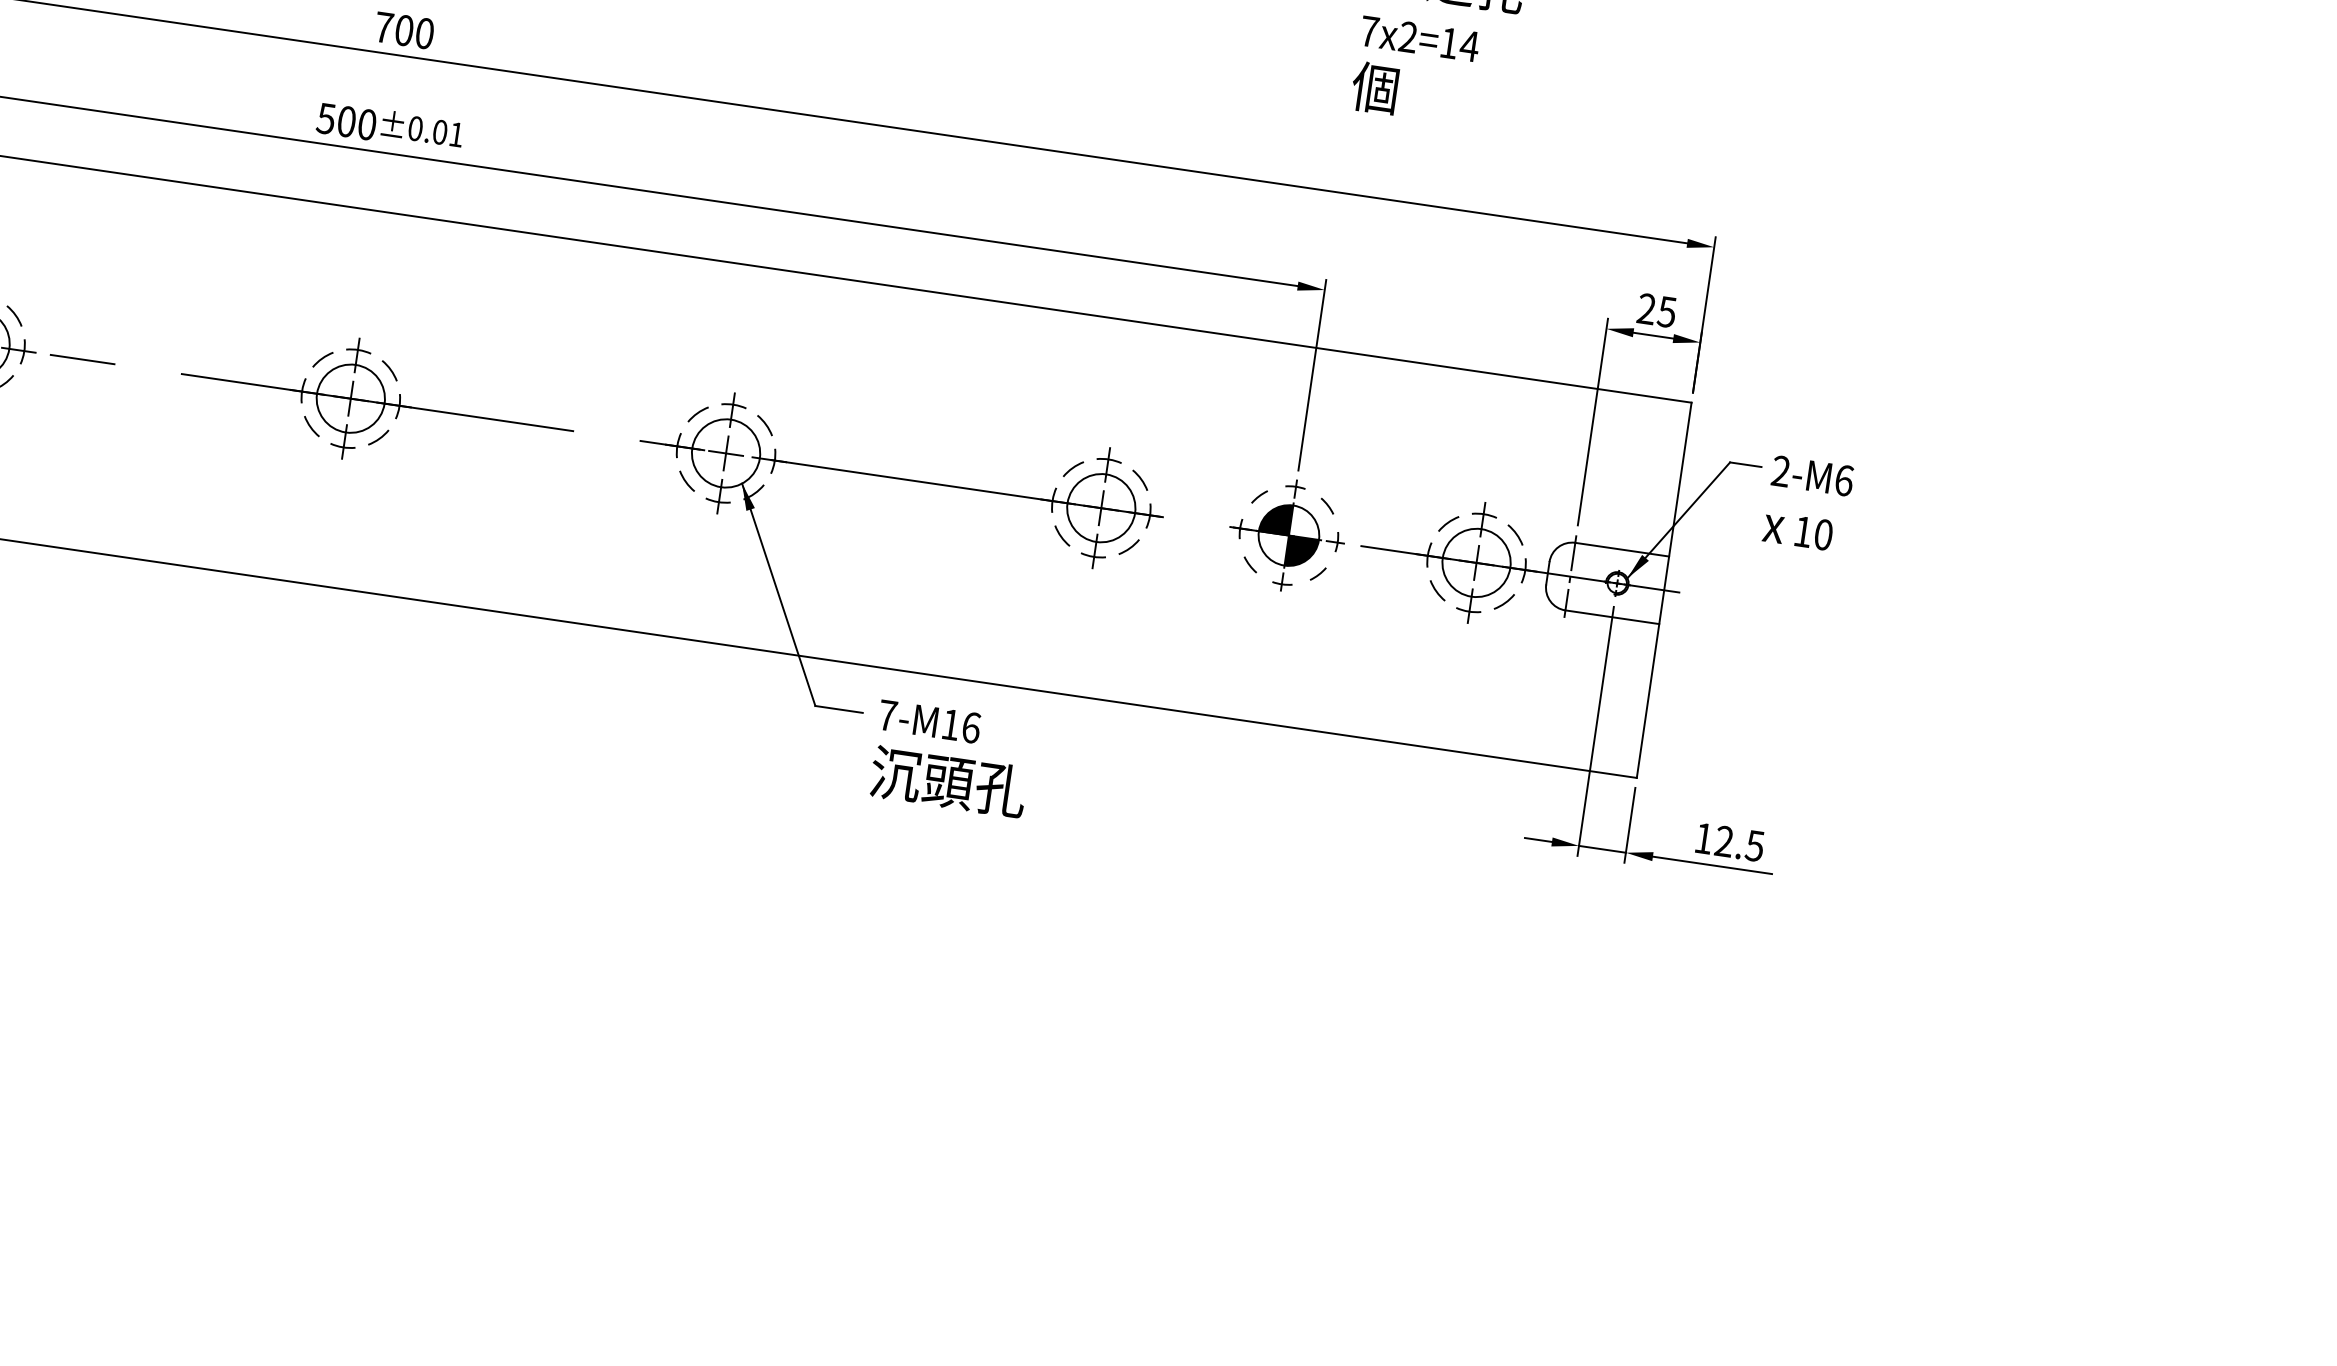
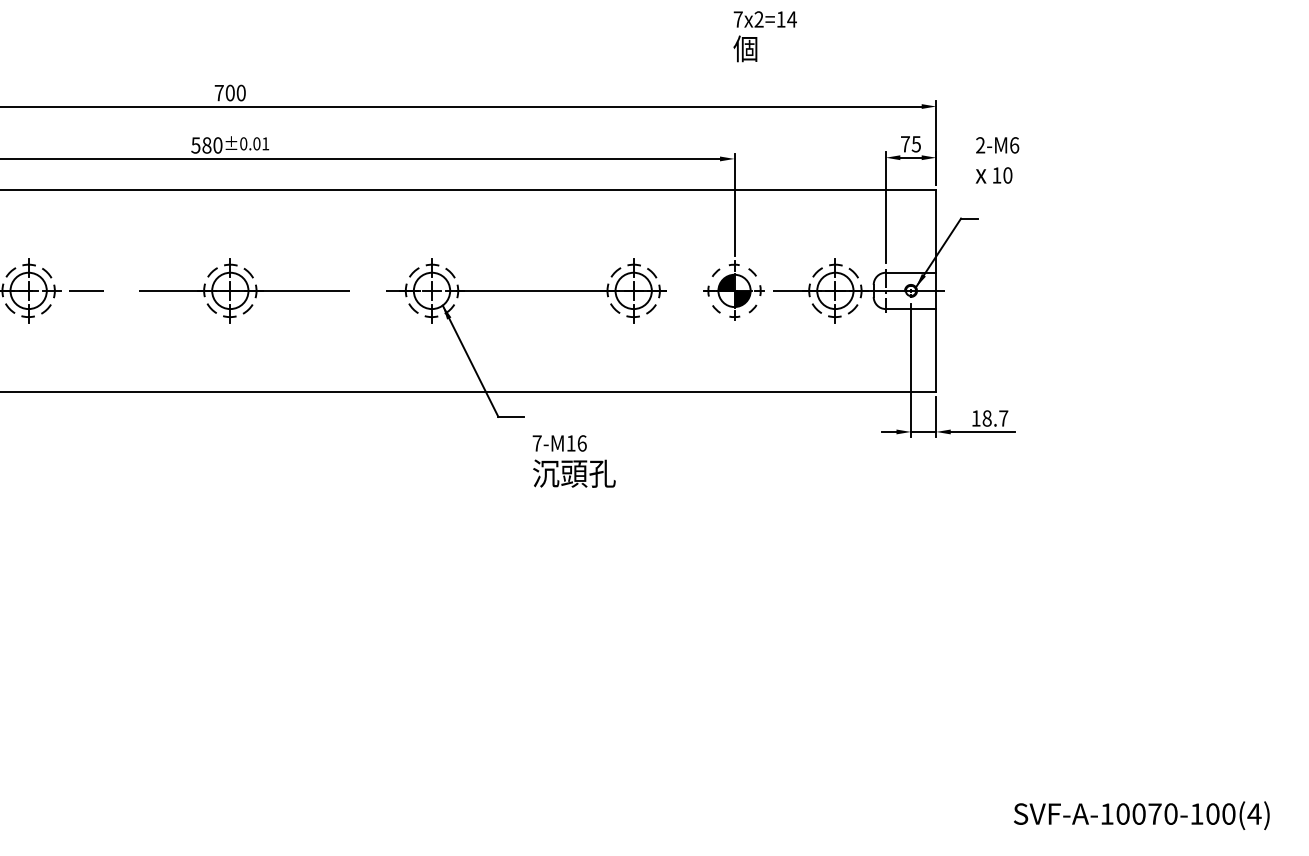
text: (345, 121) -> (206, 145), 500 -> 580
text: (1646, 309) -> (905, 144), 25 -> 75
text: (1808, 504) -> (997, 160), moved
text: (950, 759) -> (573, 461), moved
text: (1739, 843) -> (995, 418), 12.5 -> 18.7

